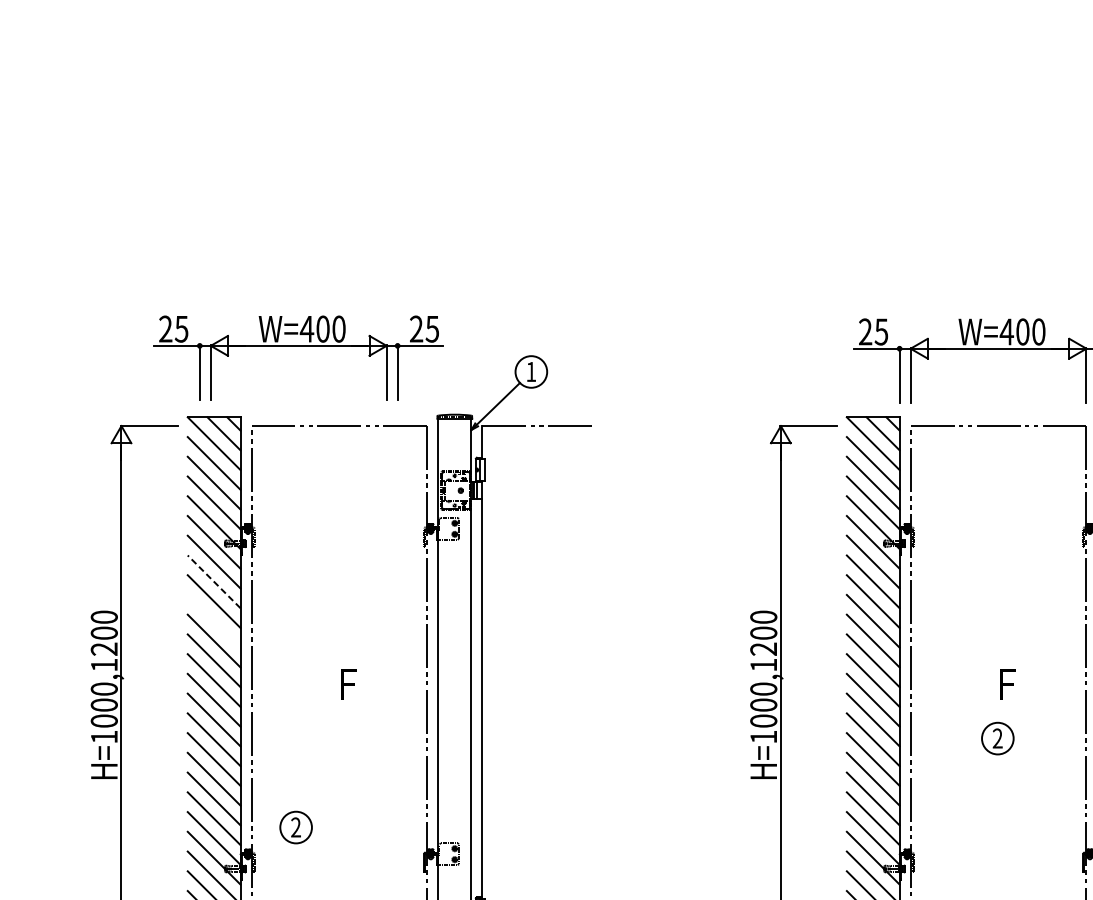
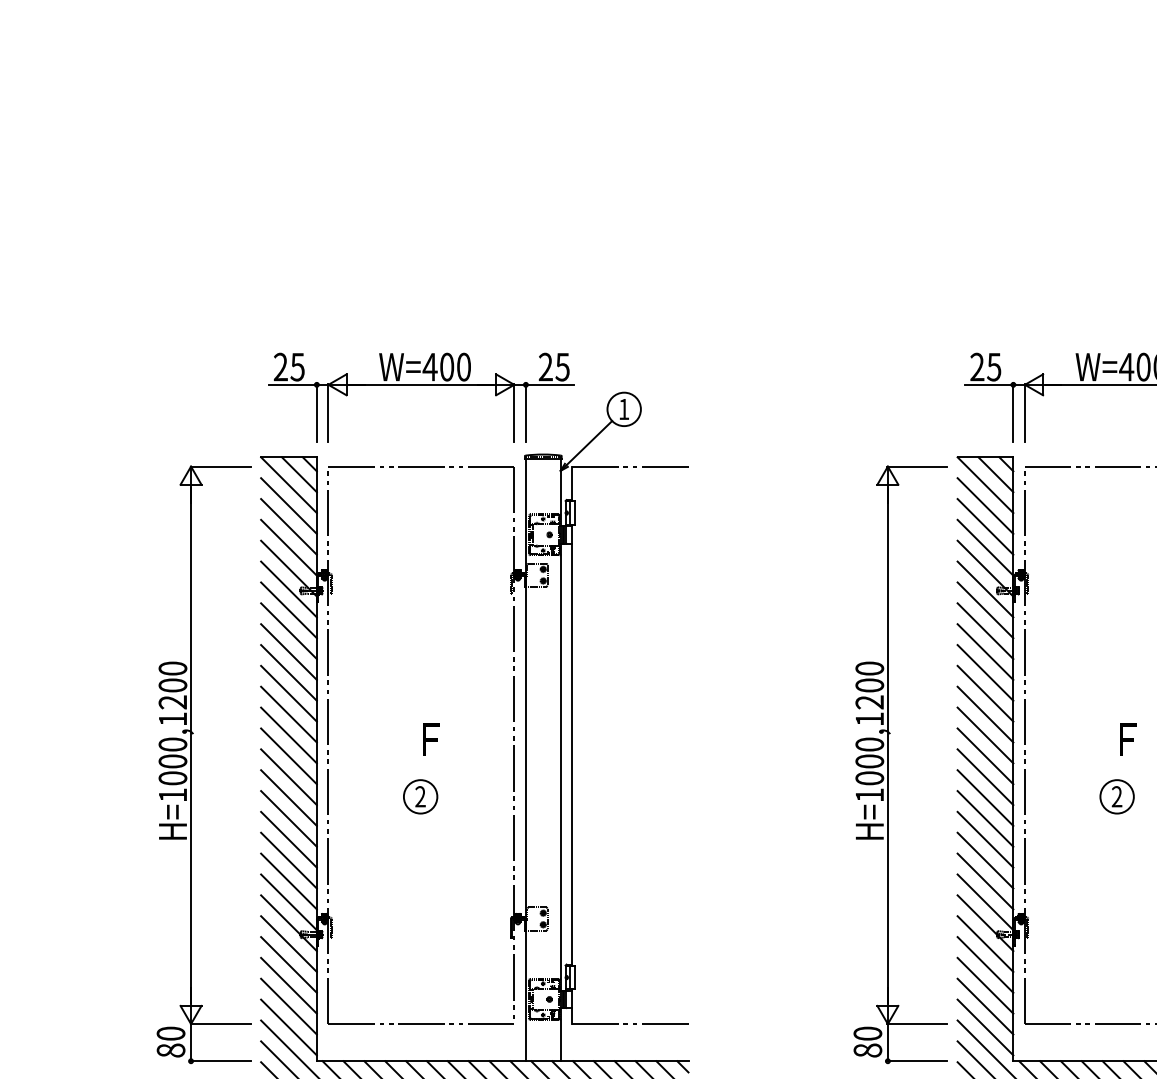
part: (298, 346) -> (421, 385), moved
line: (213, 581) -> (288, 630), dashed -> solid
line: (213, 620) -> (288, 672), added
part: (296, 827) -> (420, 796), moved

